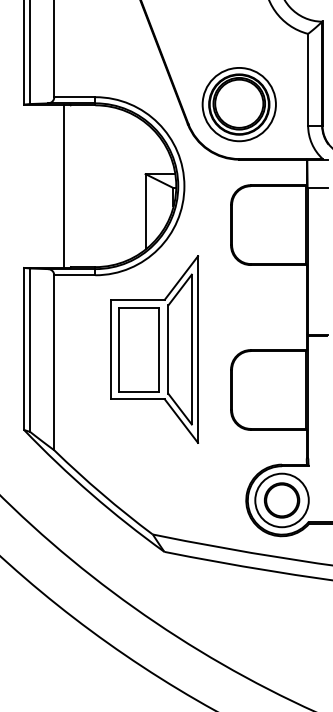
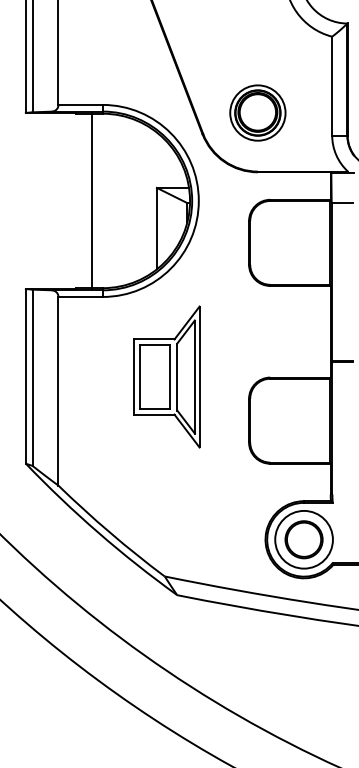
part: (238, 104) -> (257, 112), size x0.7
line: (64, 185) -> (92, 200), moved
part: (154, 349) -> (166, 376), size x0.7

